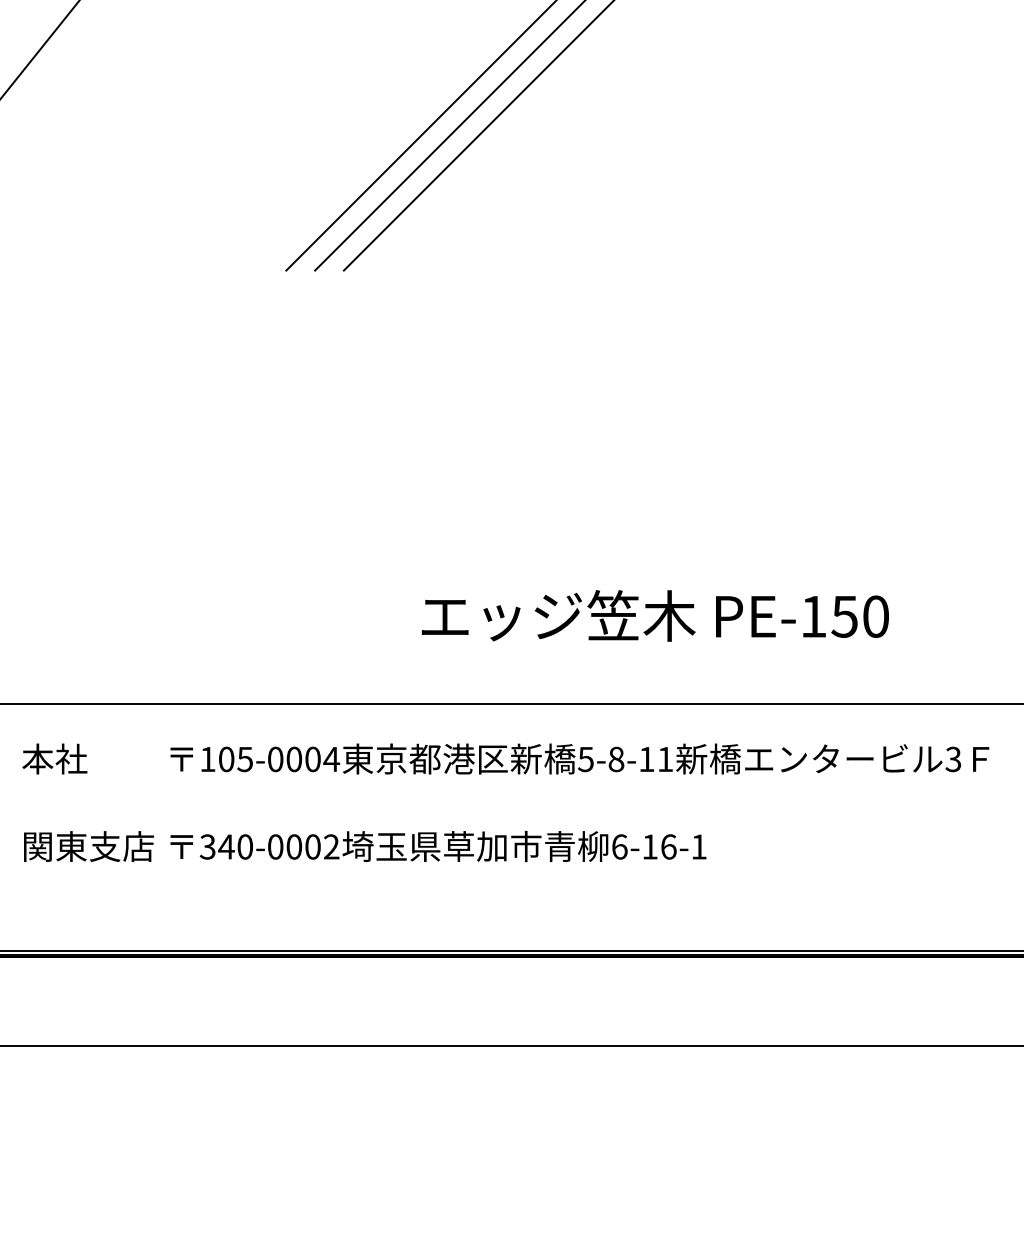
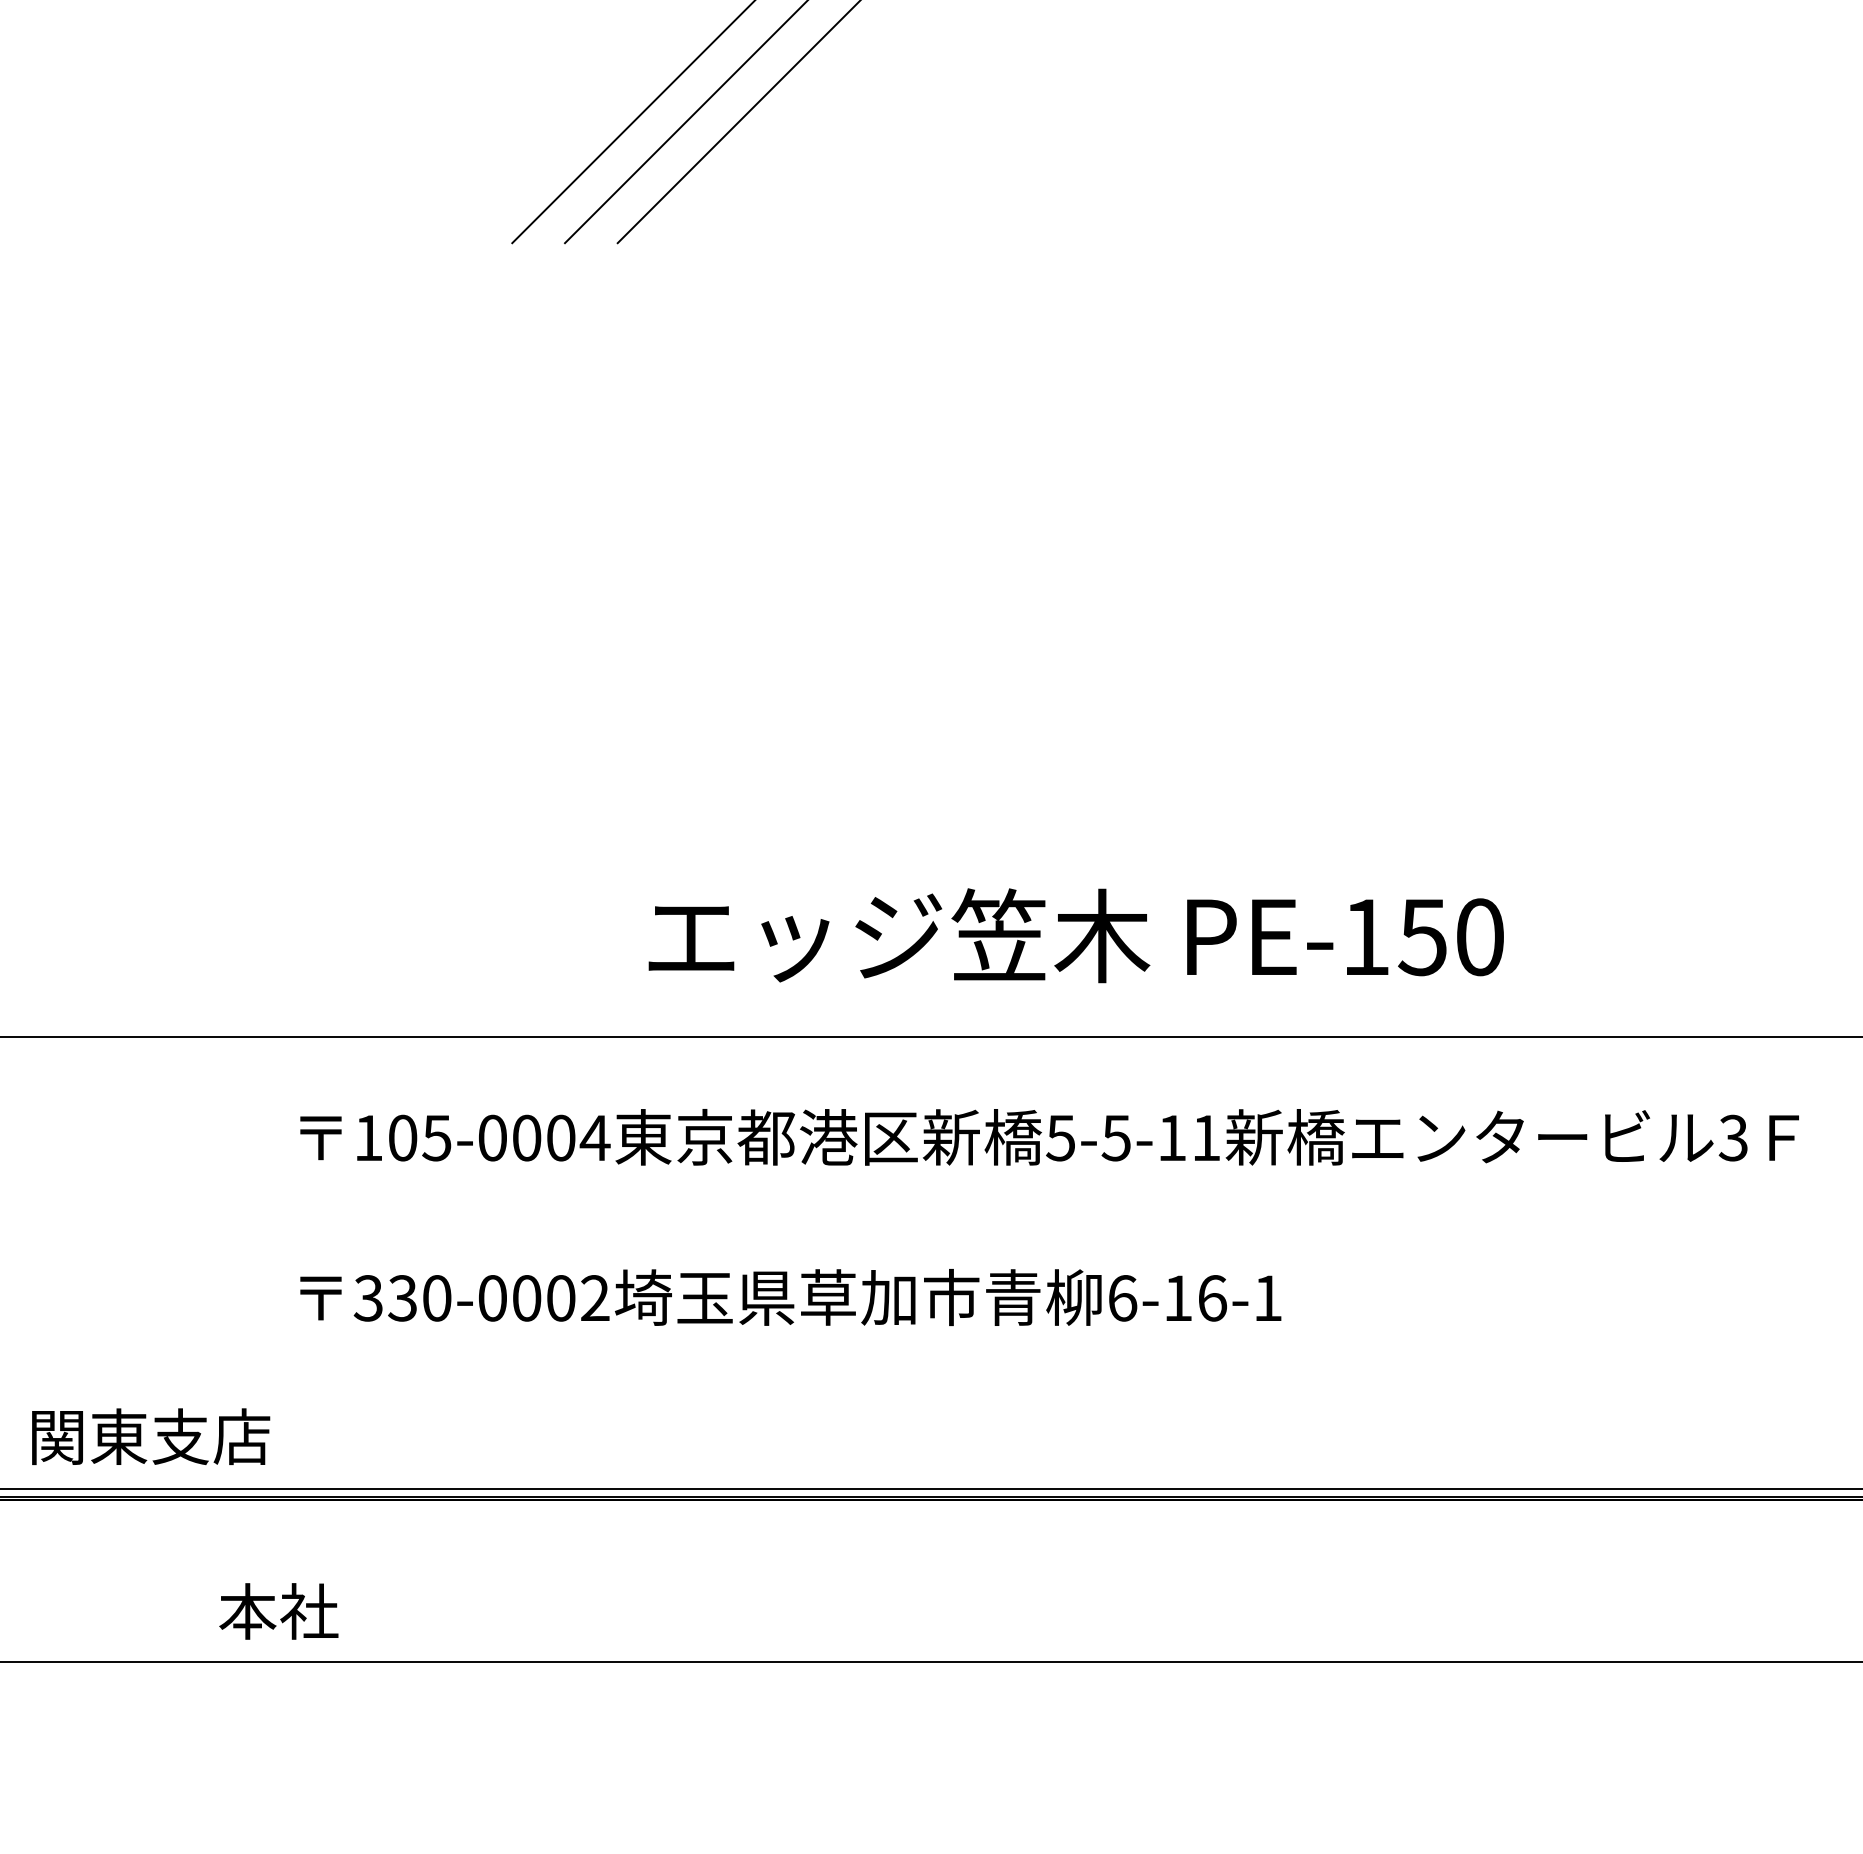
text: (655, 615) -> (1076, 934), moved
text: (54, 758) -> (278, 1610), moved
text: (616, 759) -> (1116, 1138), 5-8-11 -> 5-5-11
text: (88, 846) -> (150, 1436), moved
text: (226, 846) -> (402, 1297), 340-0002 -> 330-0002

